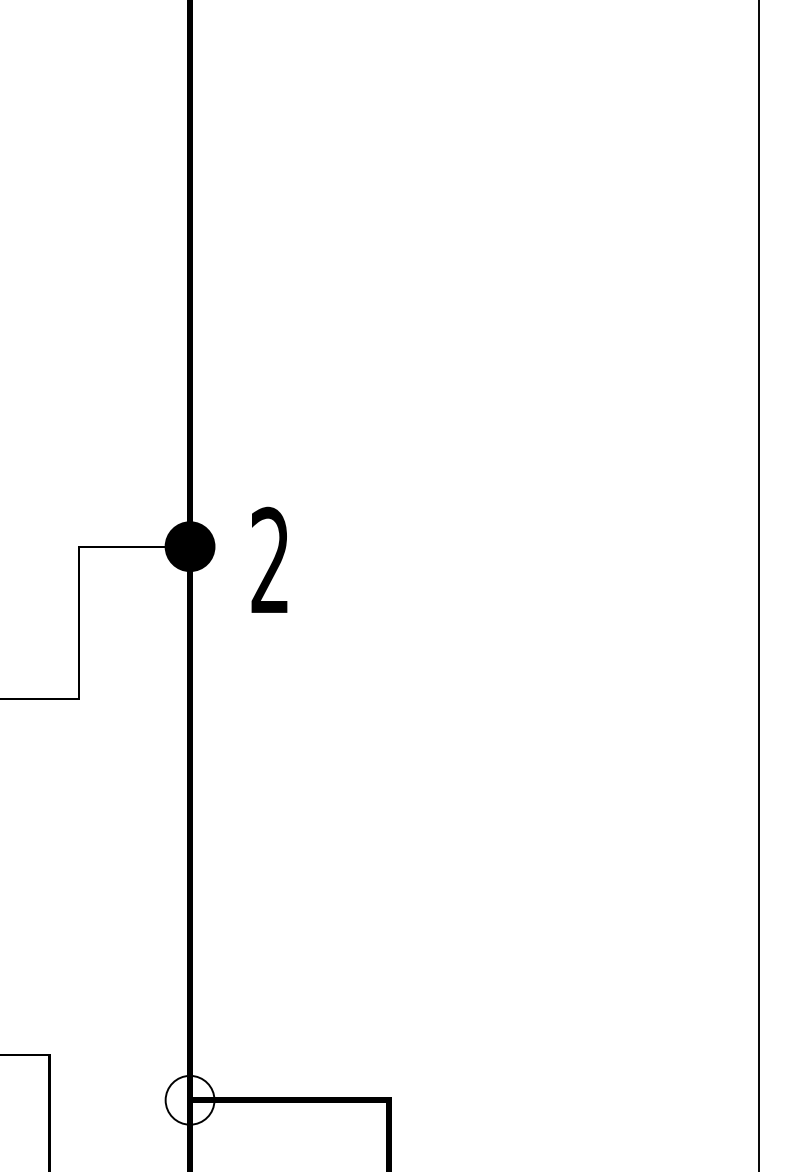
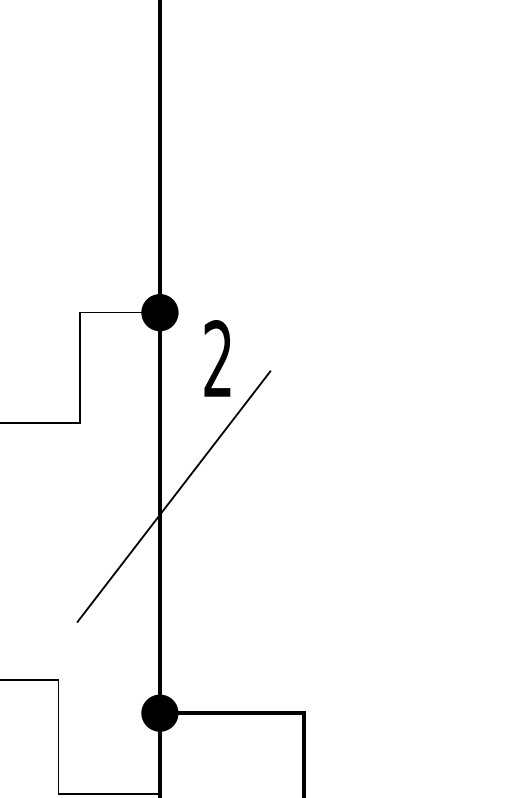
text: (269, 559) -> (217, 358), moved
line: (209, 800) -> (173, 496), added
fill: (189, 1099) -> (159, 712), added

